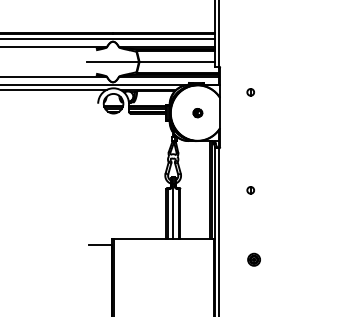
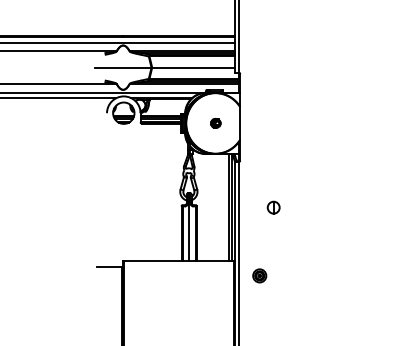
part: (250, 92) -> (273, 100), removed
part: (250, 190) -> (273, 207), size x1.6
part: (253, 259) -> (259, 275), moved

